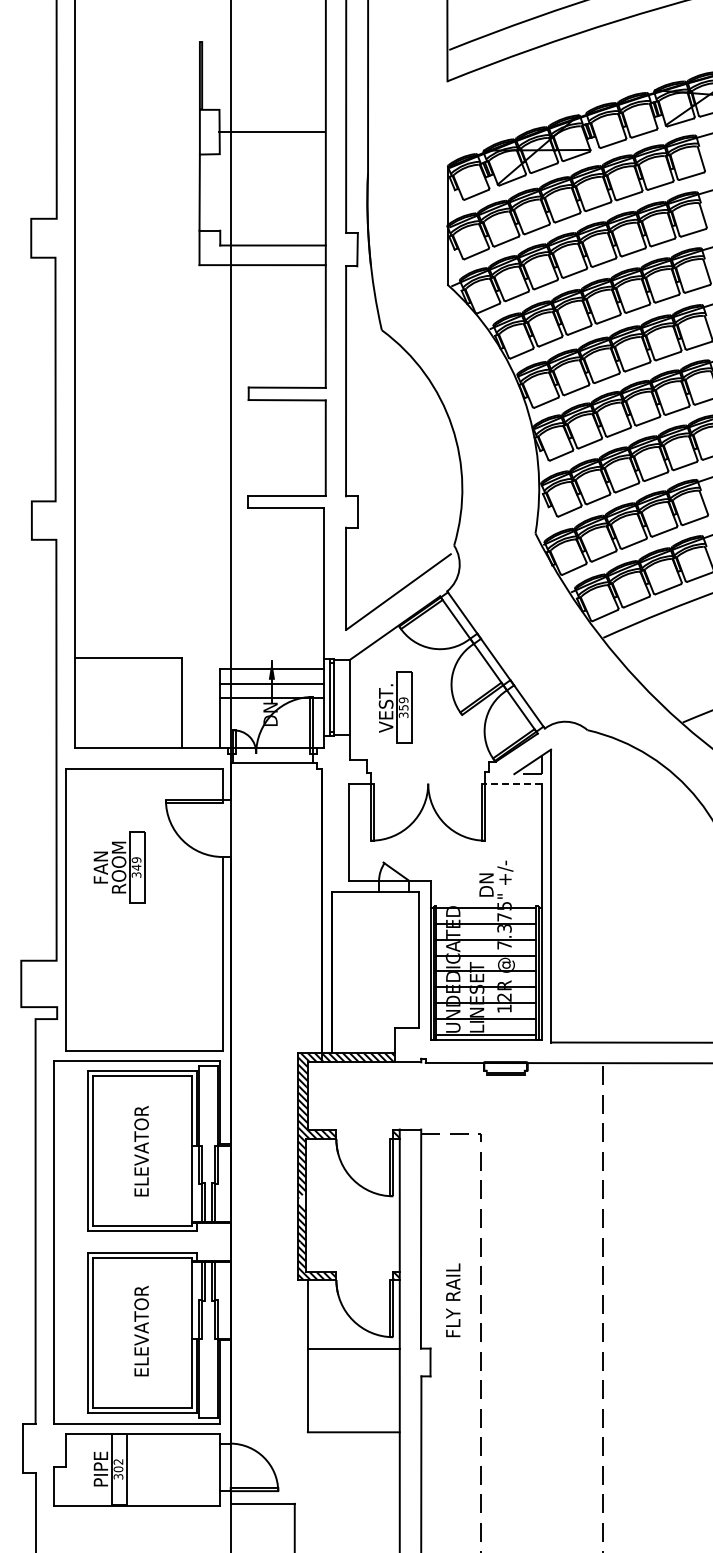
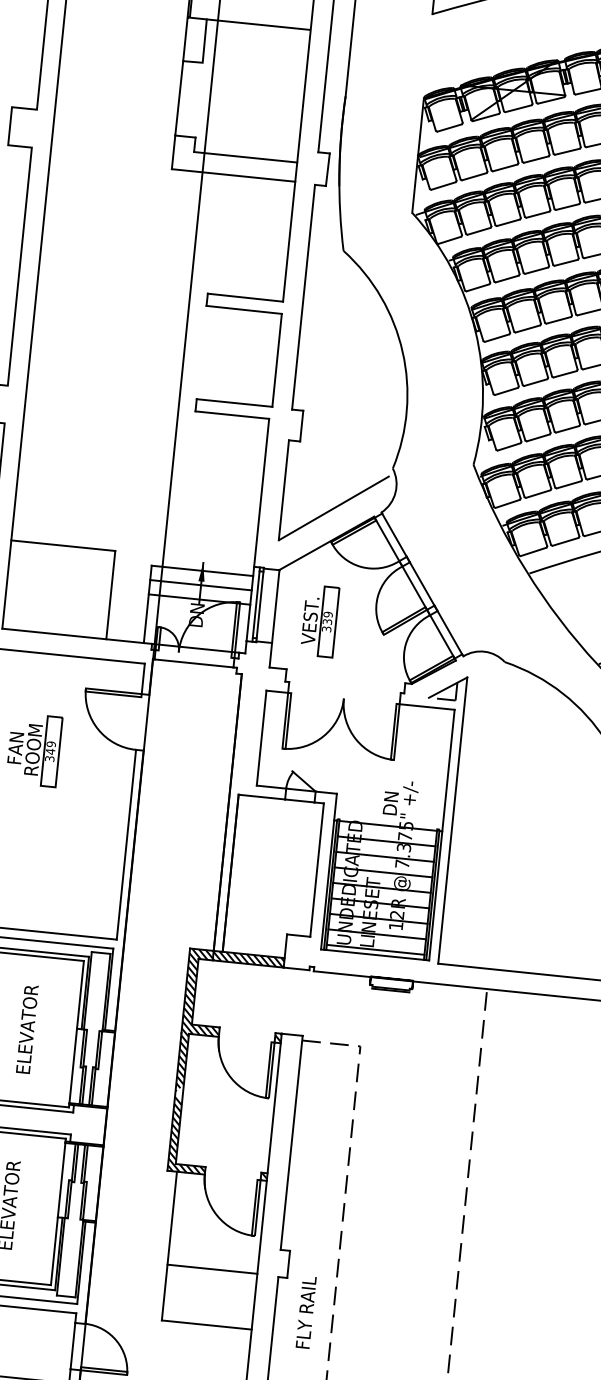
line: (271, 131) -> (257, 24), moved
text: (402, 707) -> (326, 621), 359 -> 339
line: (512, 783) -> (426, 706), dashed -> solid
text: (453, 1300) -> (306, 1312), moved
line: (353, 1349) -> (212, 1269), moved

